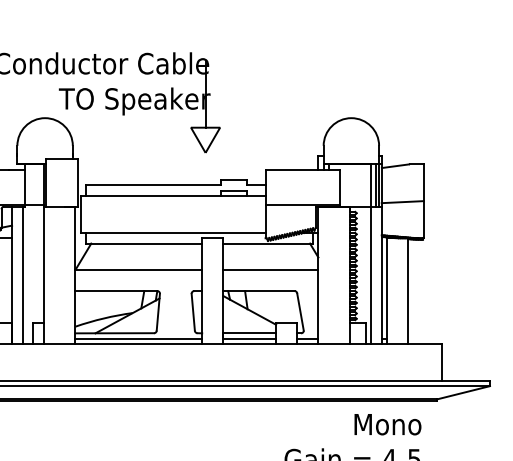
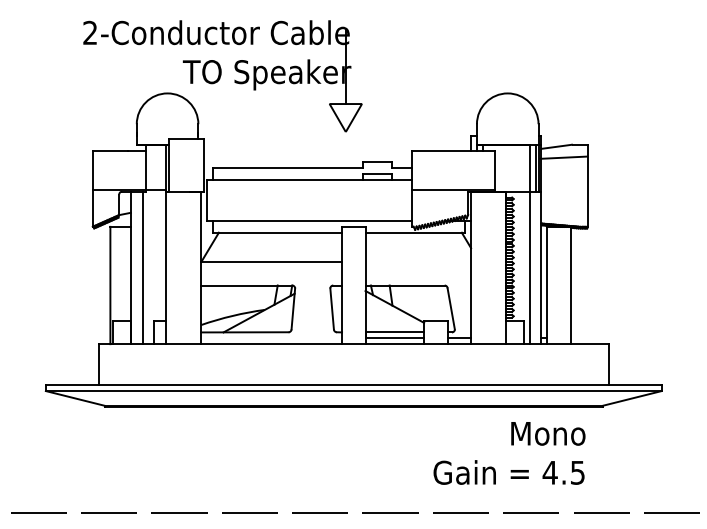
line: (402, 201) -> (563, 157), moved
line: (271, 270) -> (418, 262), removed
line: (138, 338) -> (271, 338), removed

